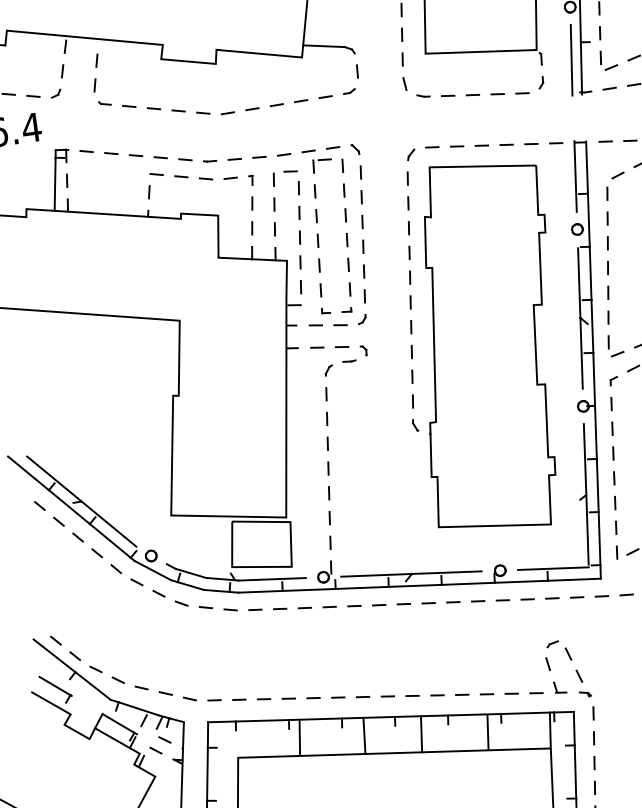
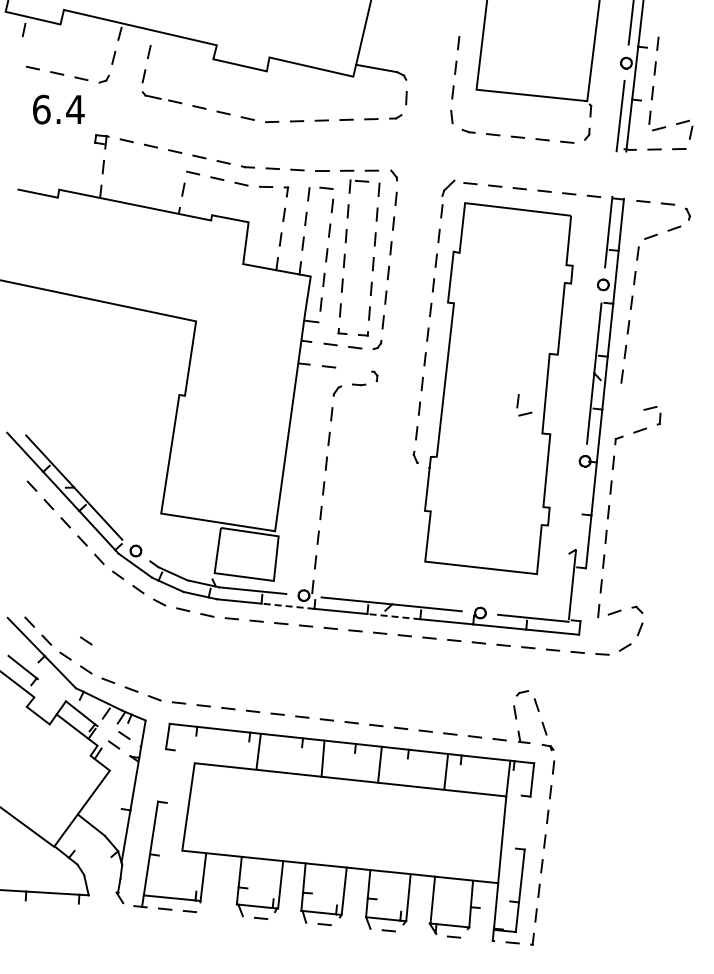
part: (104, 103) -> (150, 95), size x1.6
part: (411, 154) -> (448, 187), size x1.6
line: (54, 183) -> (90, 168), removed
part: (615, 345) -> (524, 405), moved
line: (341, 346) -> (353, 369), removed
line: (584, 458) -> (579, 513), removed
line: (599, 538) -> (583, 594), removed
line: (414, 585) -> (393, 616), solid -> dashed
line: (309, 590) -> (288, 606), solid -> dashed
line: (114, 651) -> (86, 640), added
line: (575, 771) -> (527, 822), removed
line: (207, 774) -> (162, 775), removed

